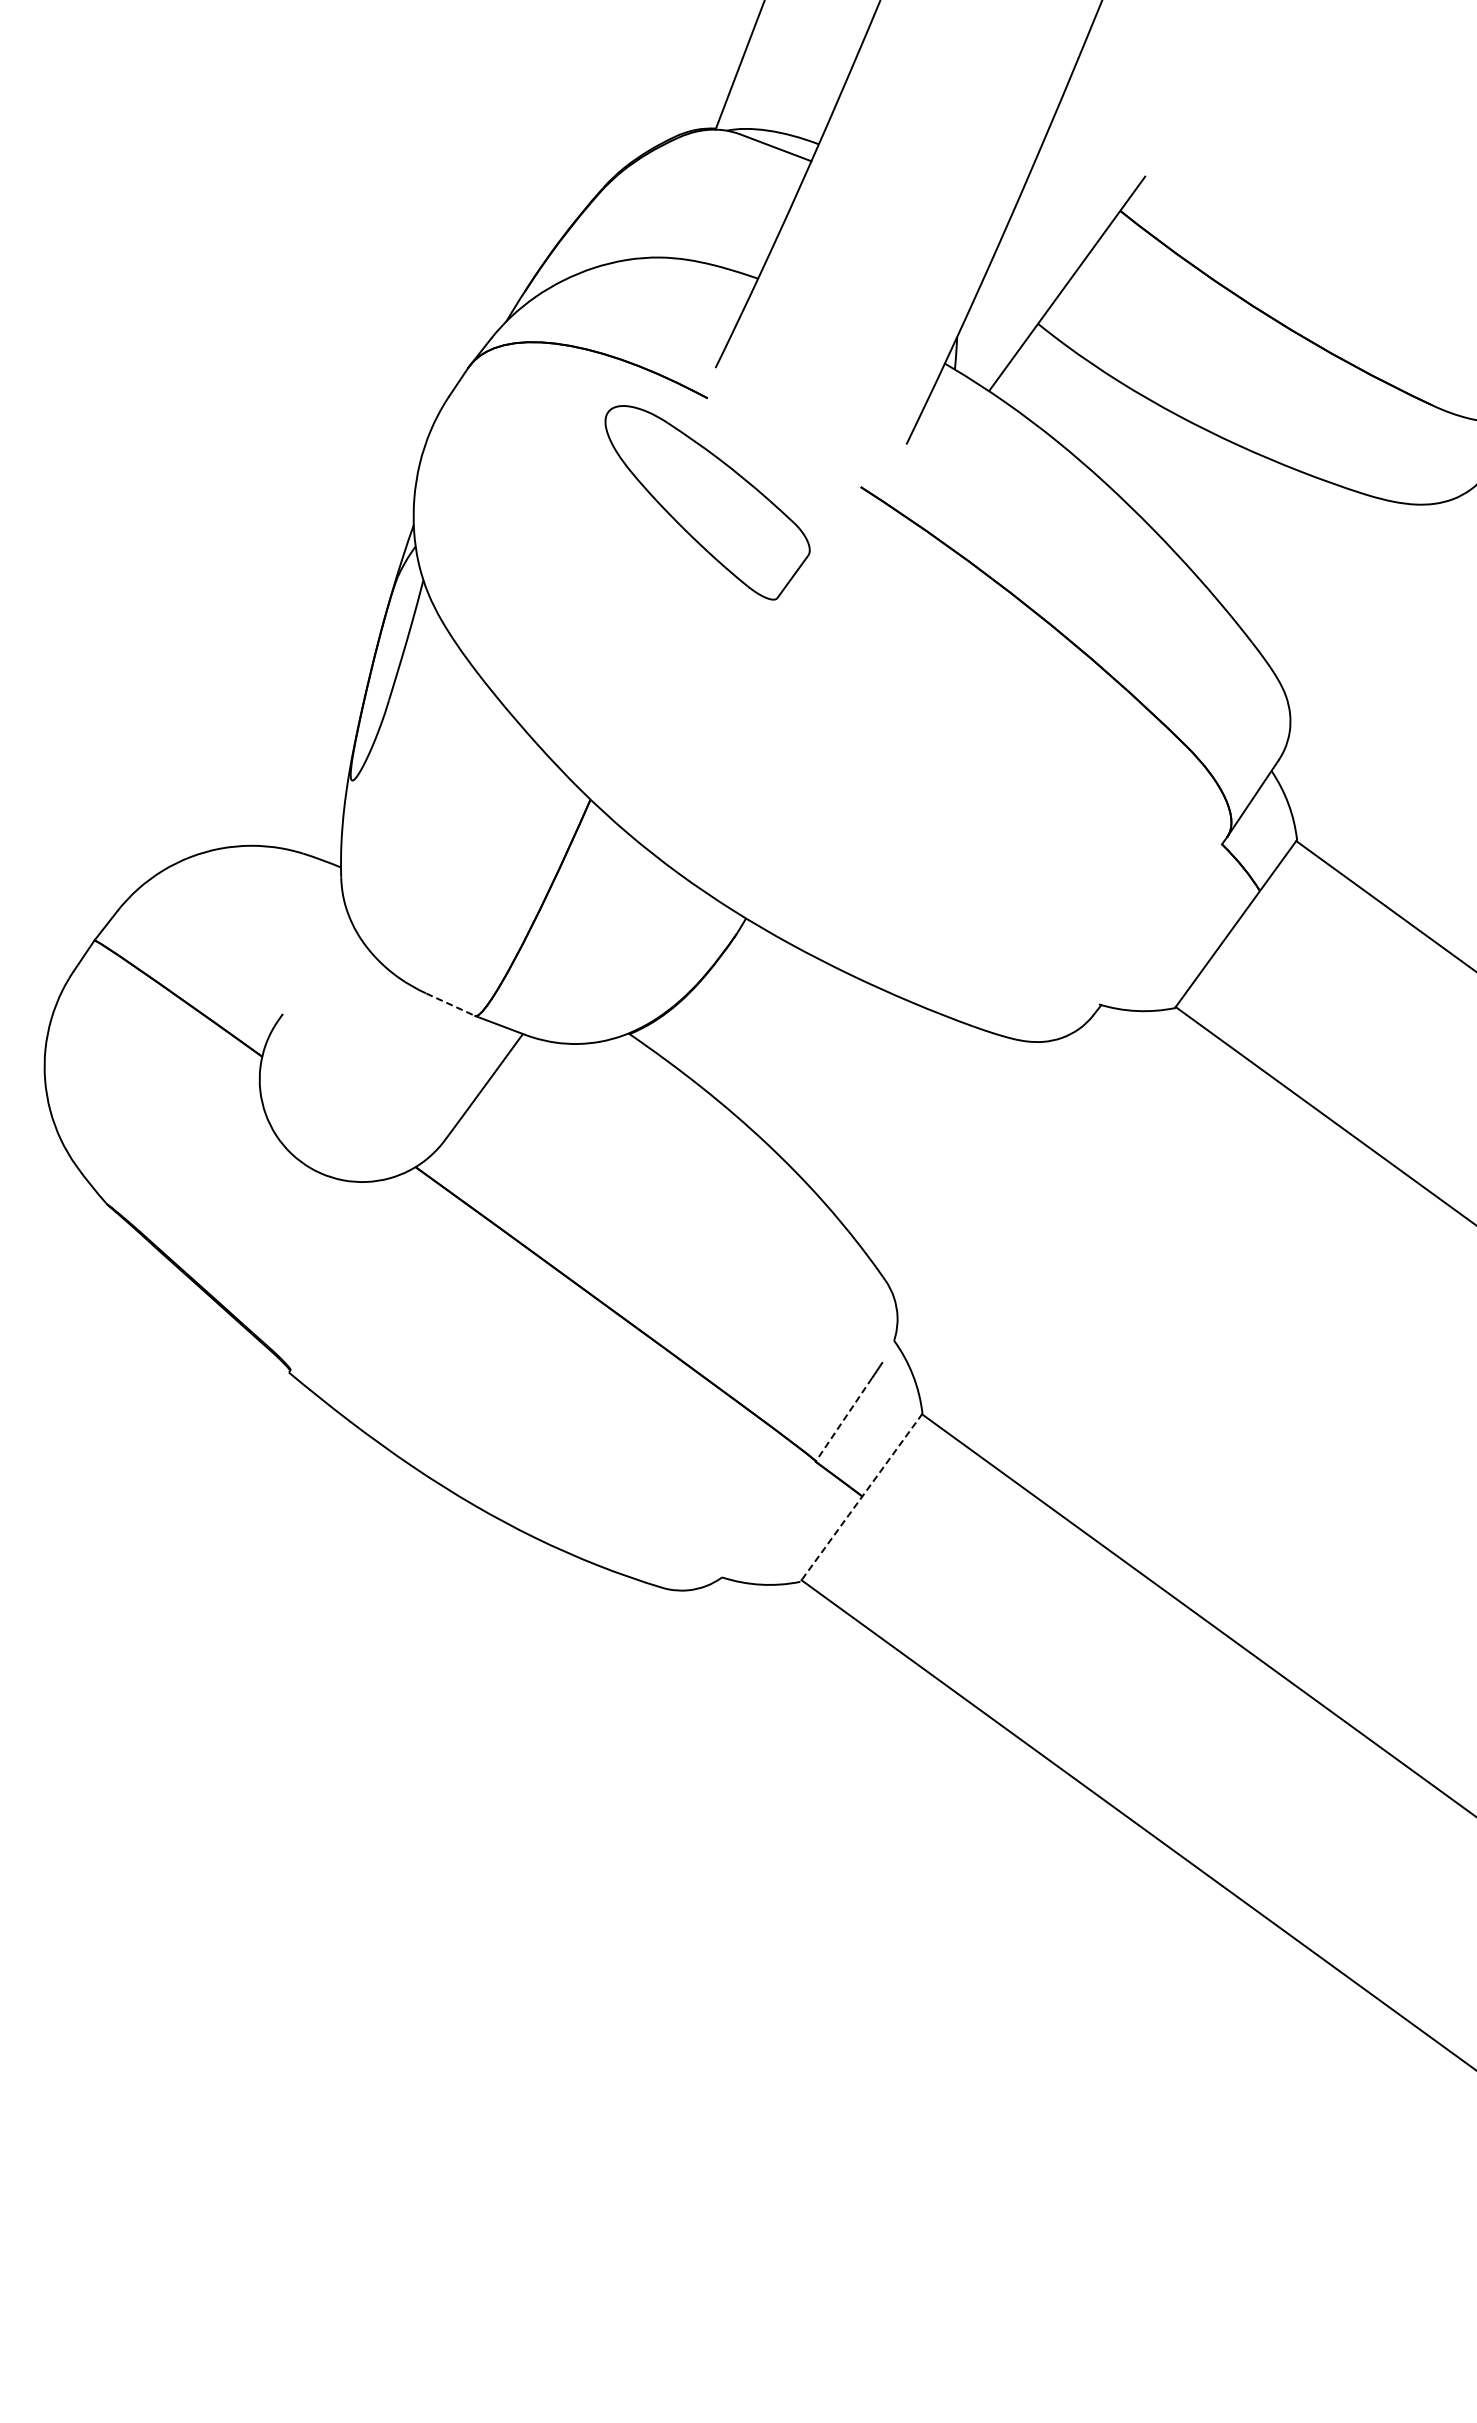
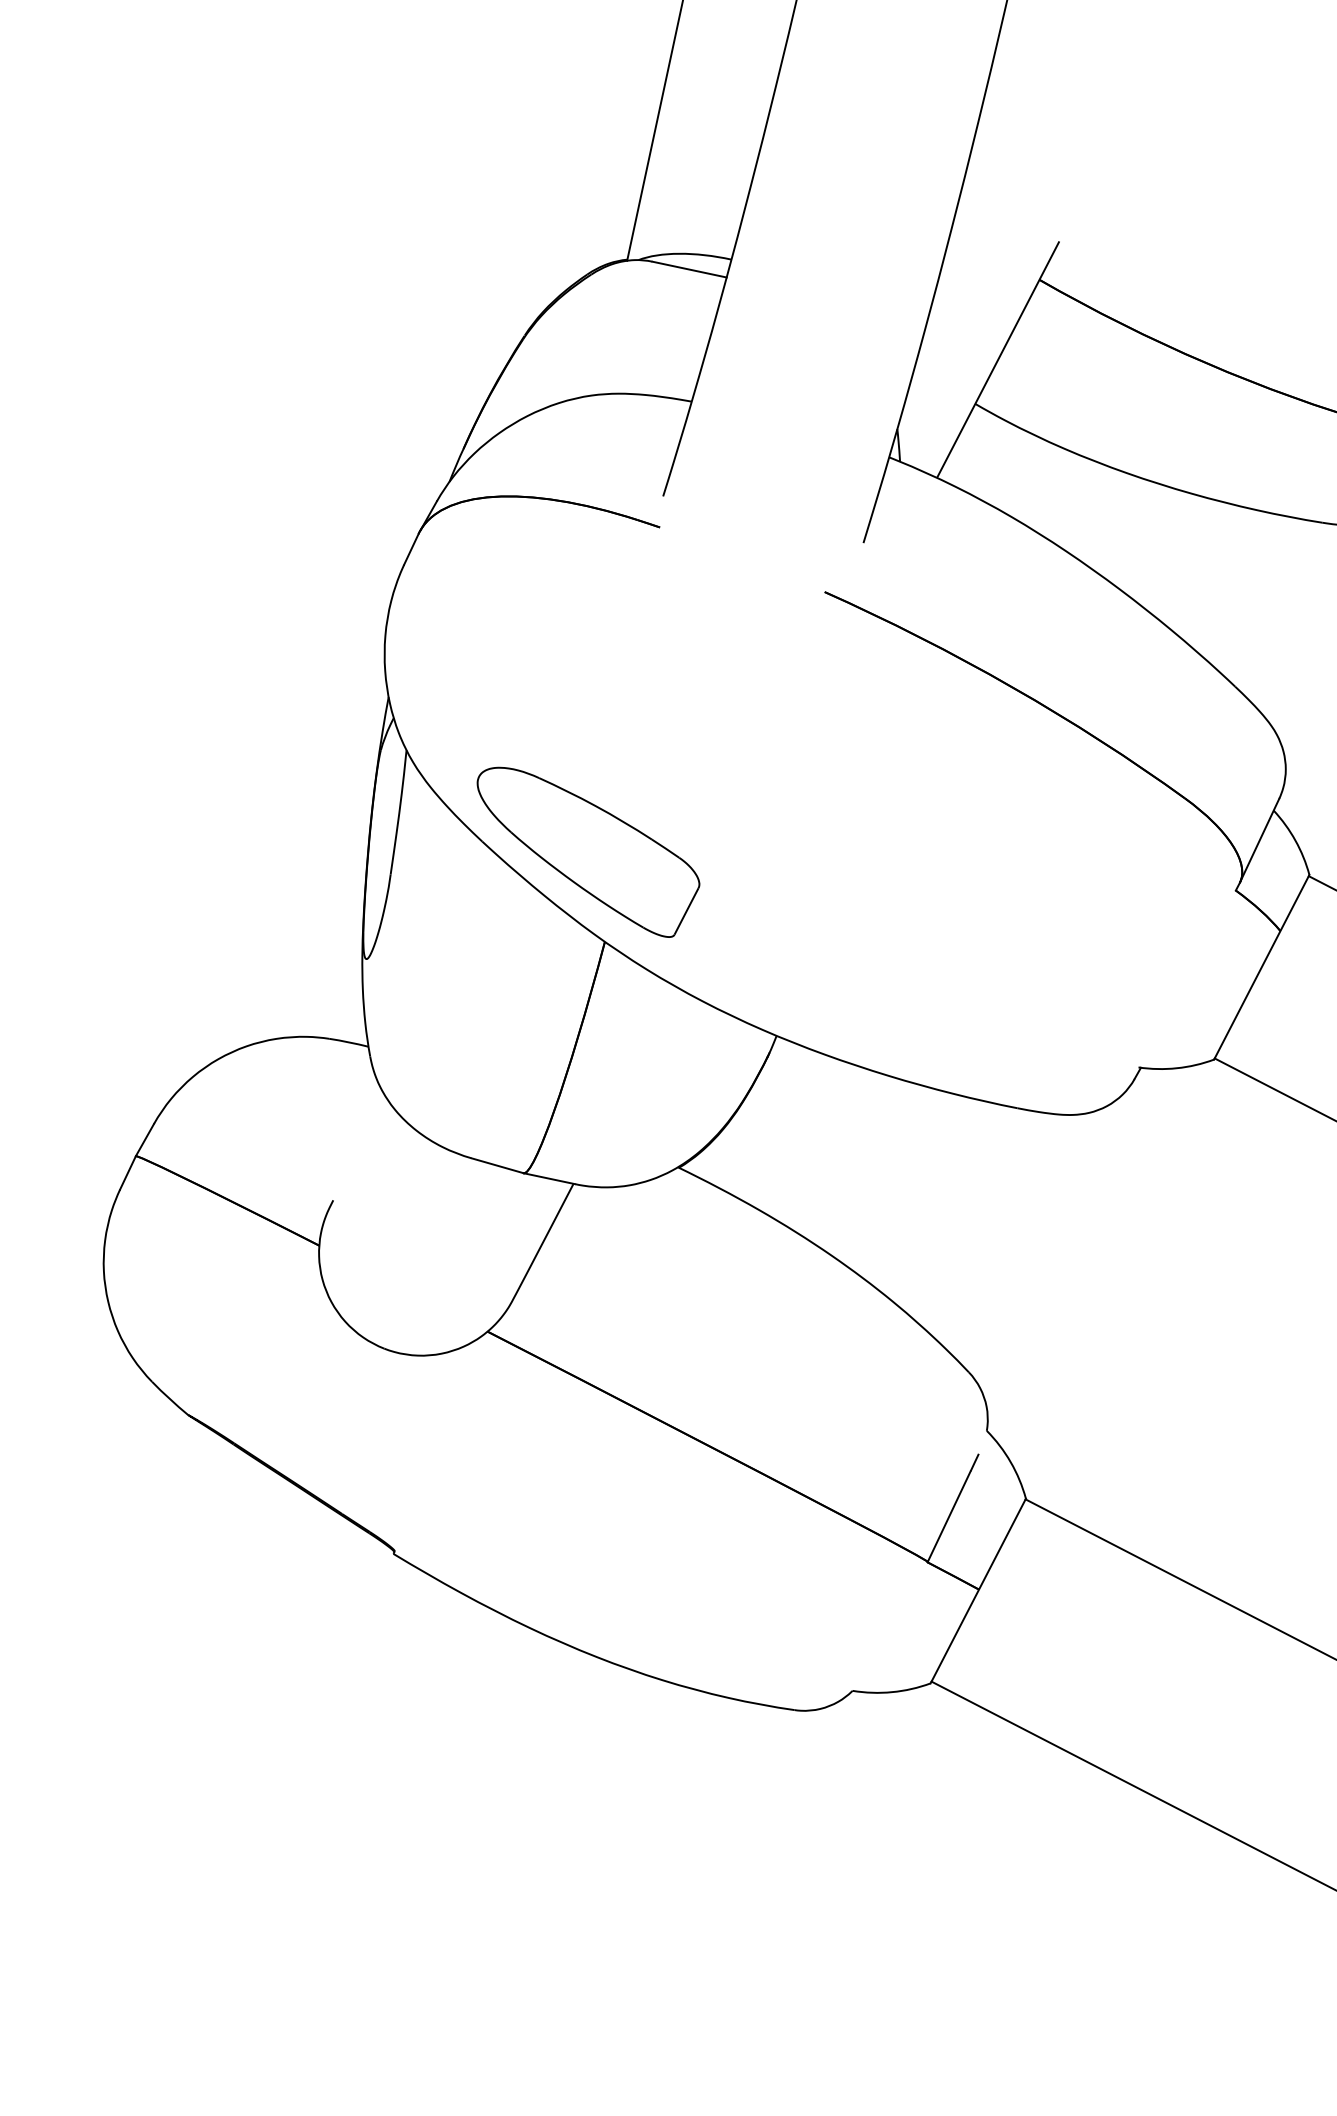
part: (707, 502) -> (590, 850), moved
line: (450, 1004) -> (497, 1165), dashed -> solid
line: (843, 1420) -> (948, 1517), dashed -> solid
line: (861, 1497) -> (978, 1590), dashed -> solid

